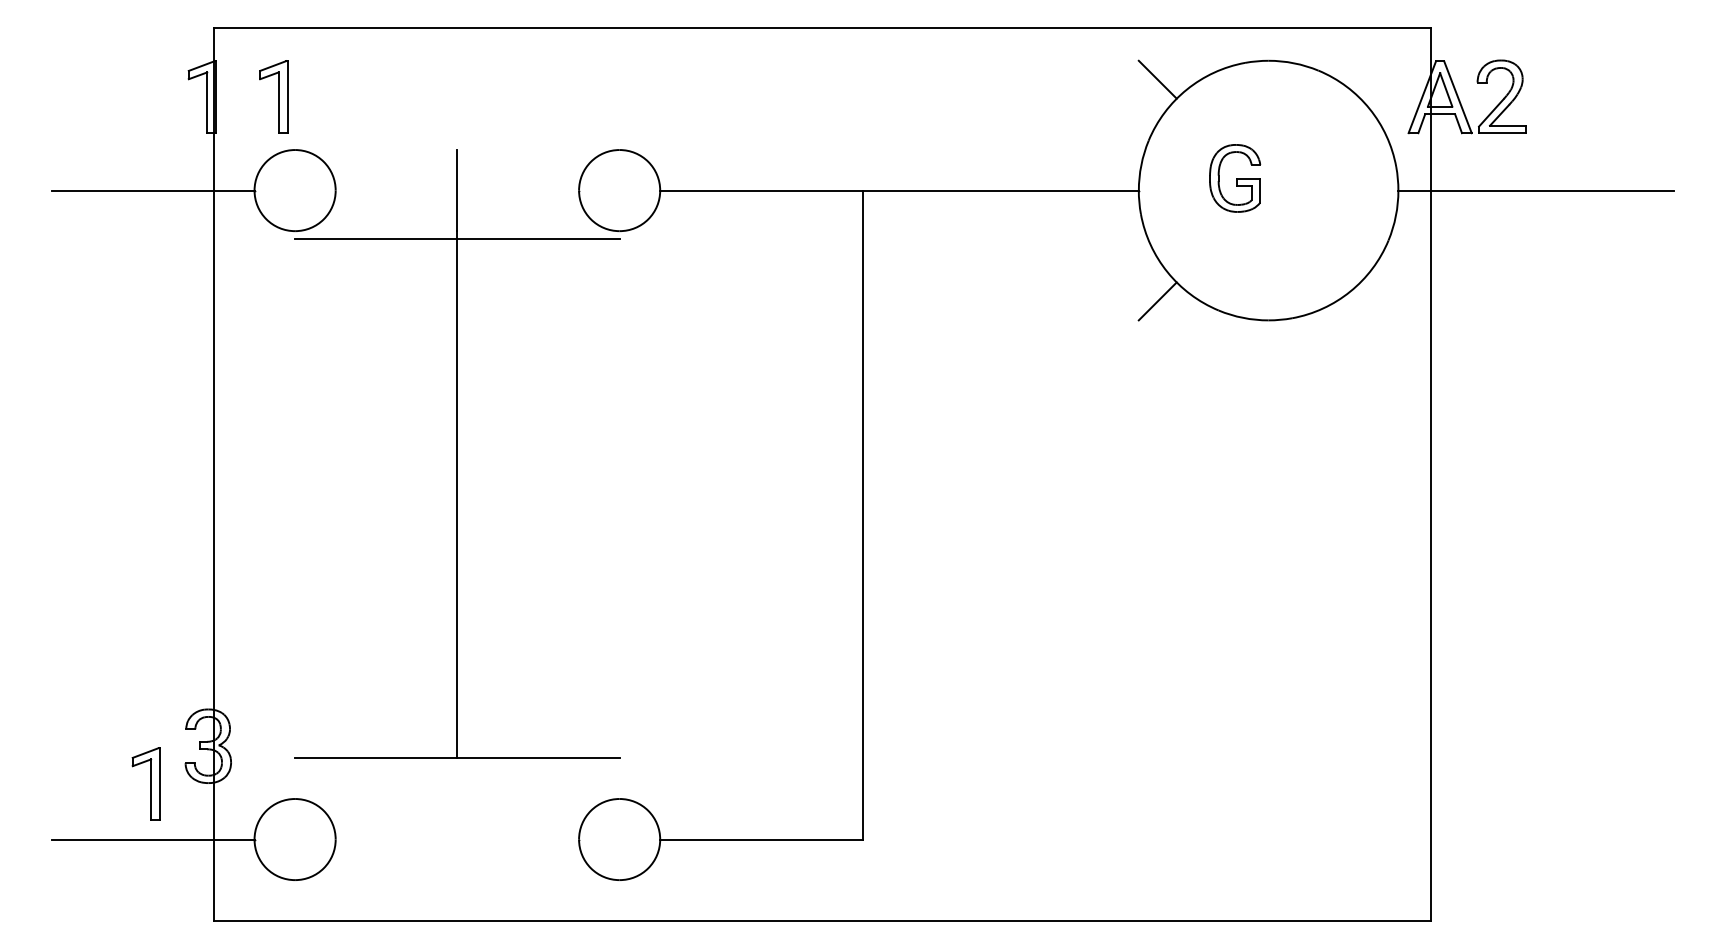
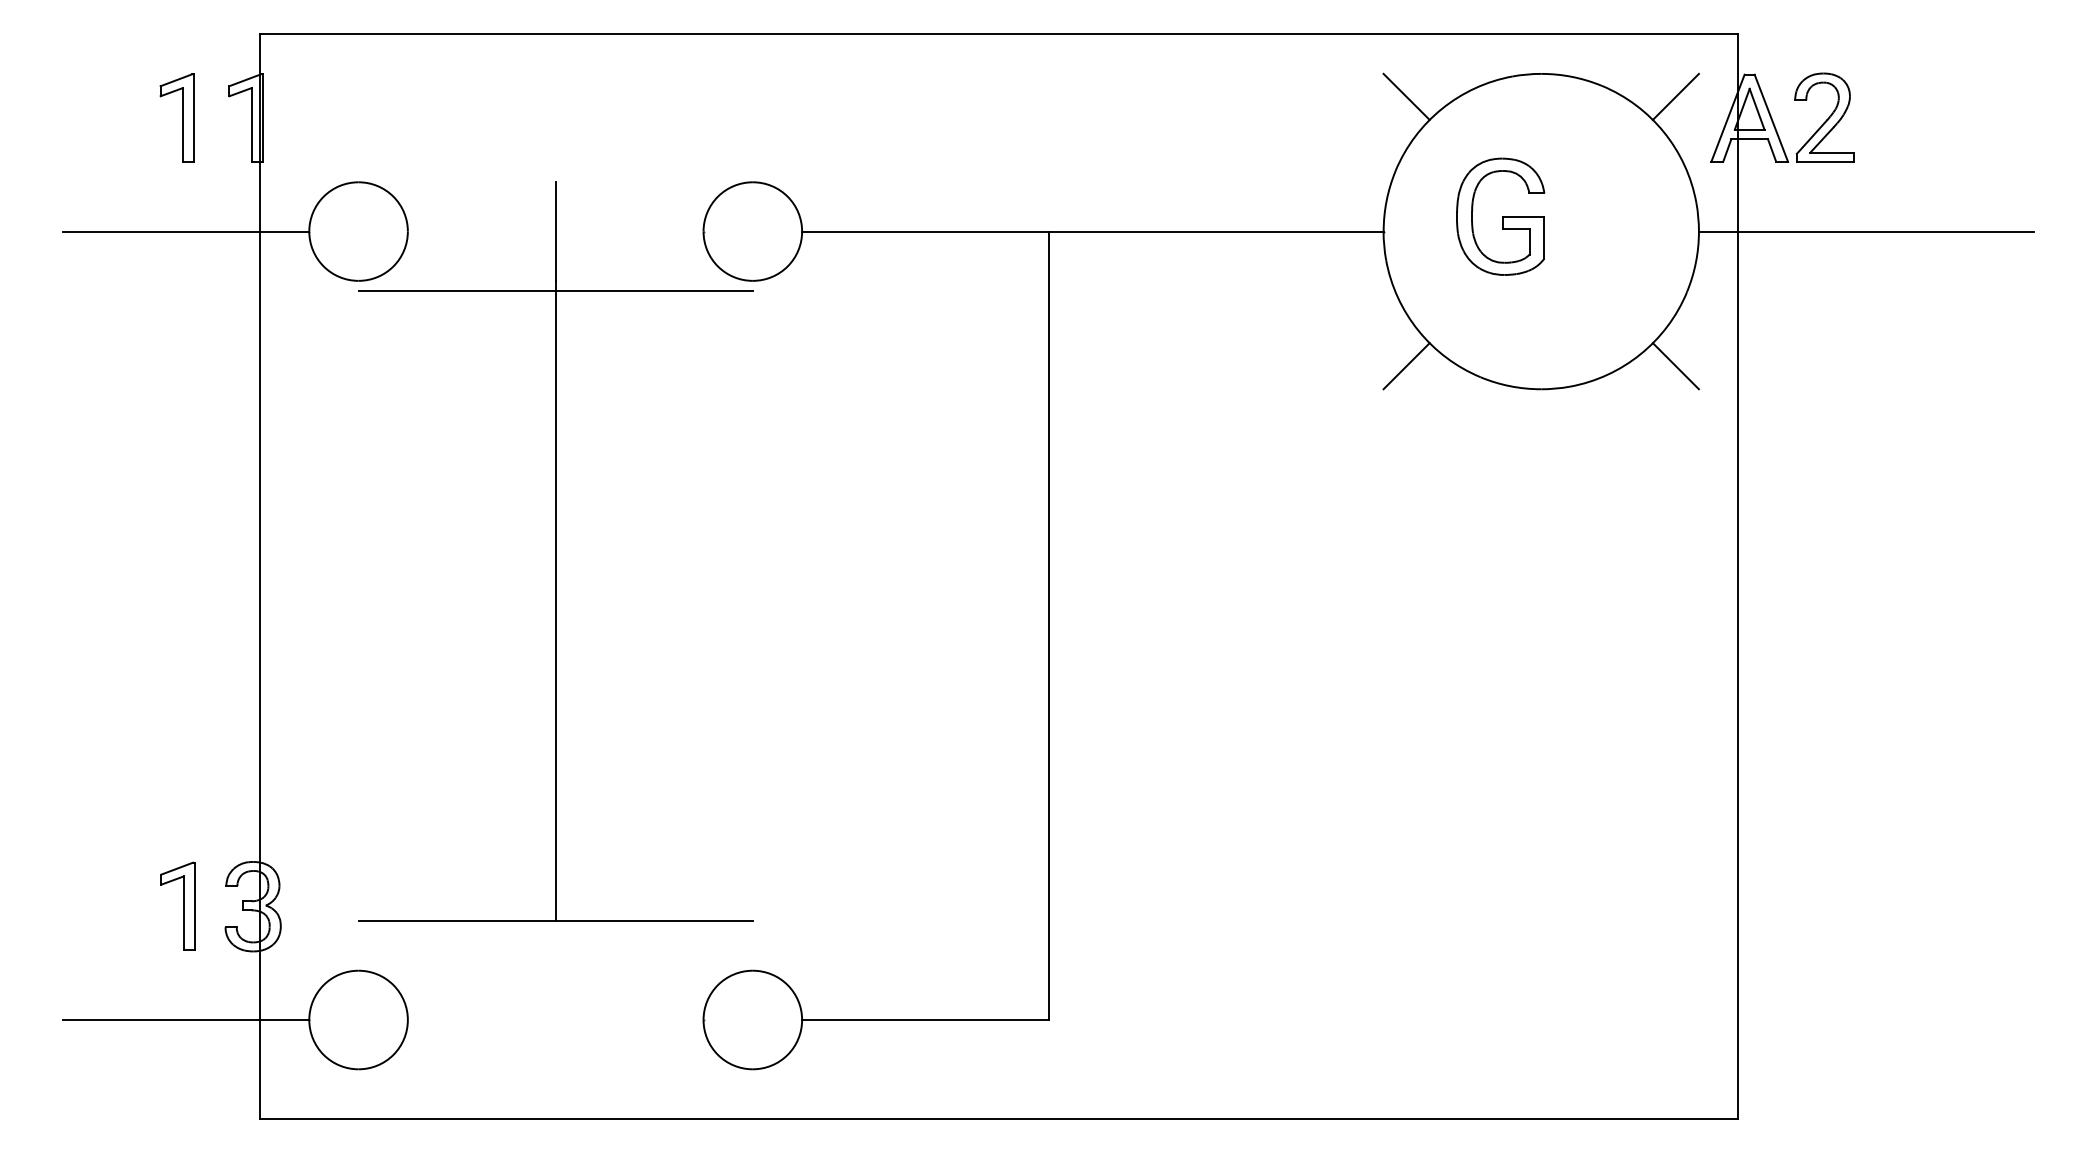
line: (1379, 79) -> (1675, 96), added
part: (273, 96) -> (176, 117), moved
part: (1234, 178) -> (1499, 216), size x1.43
line: (1379, 301) -> (1675, 366), added
part: (145, 783) -> (176, 905), moved

